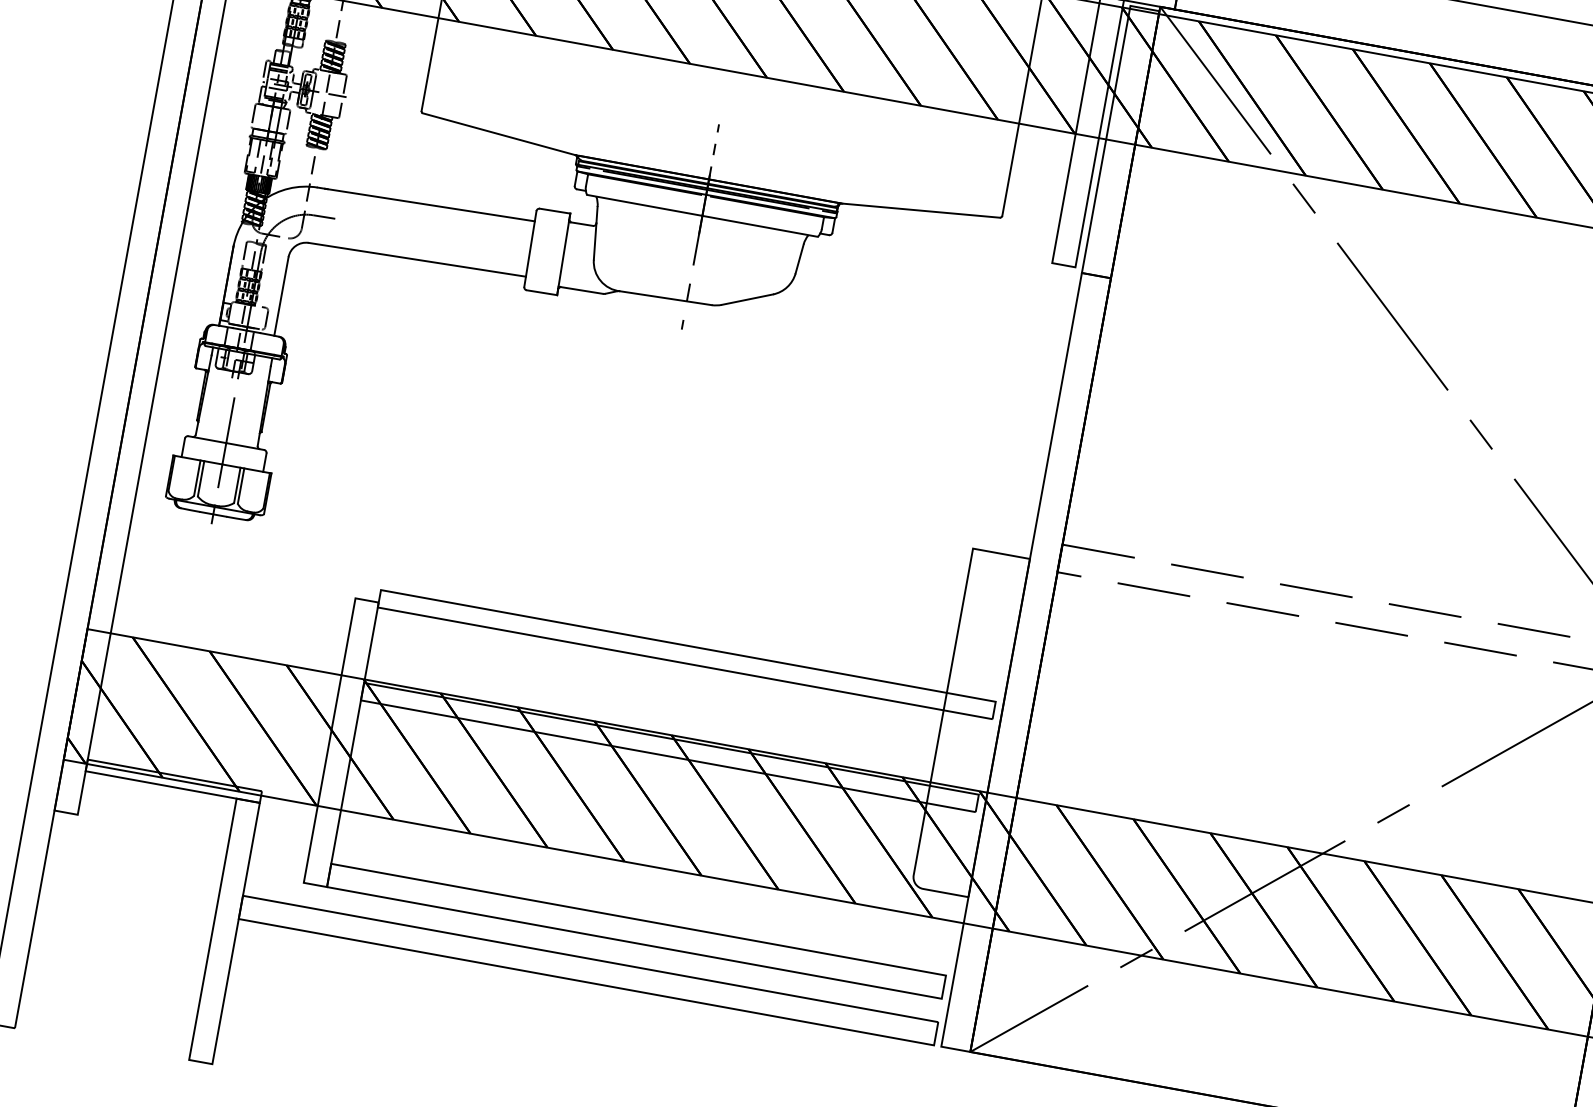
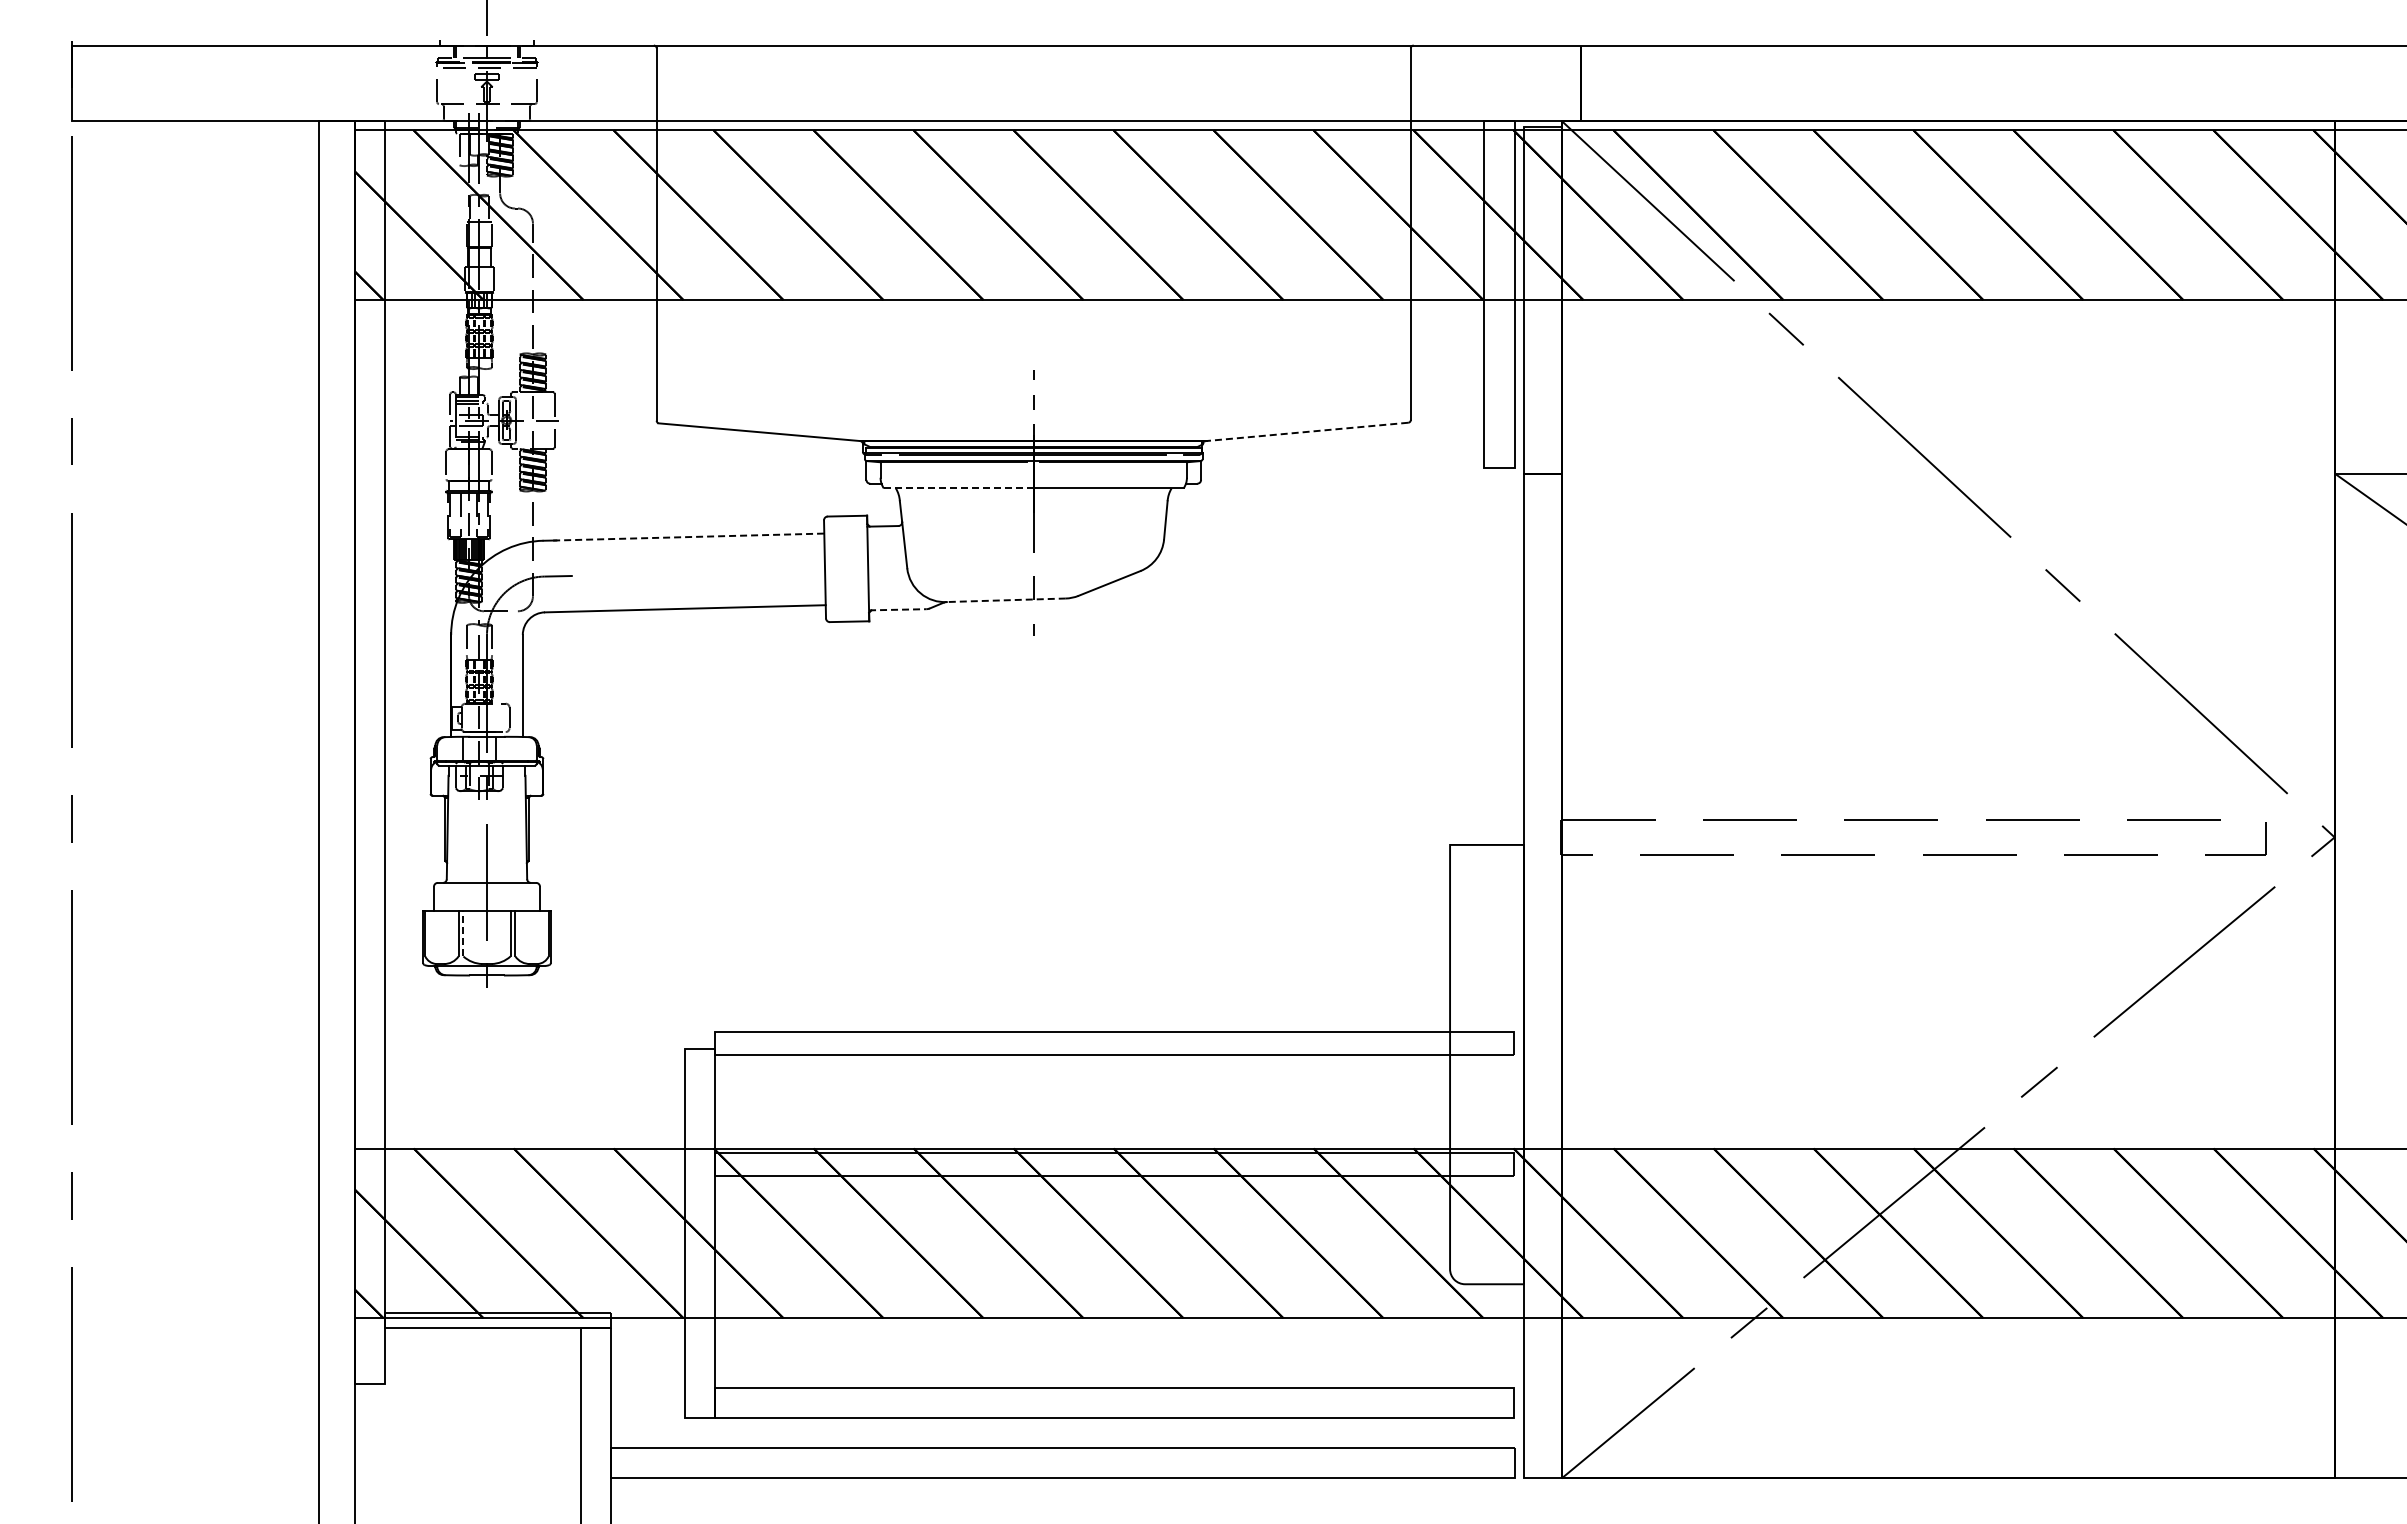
line: (429, 205) -> (688, 537), solid -> dashed
line: (644, 205) -> (958, 488), solid -> dashed
line: (920, 210) -> (1306, 432), solid -> dashed
line: (580, 290) -> (897, 609), solid -> dashed
line: (664, 298) -> (1005, 600), solid -> dashed
line: (201, 478) -> (463, 933), solid -> dashed

